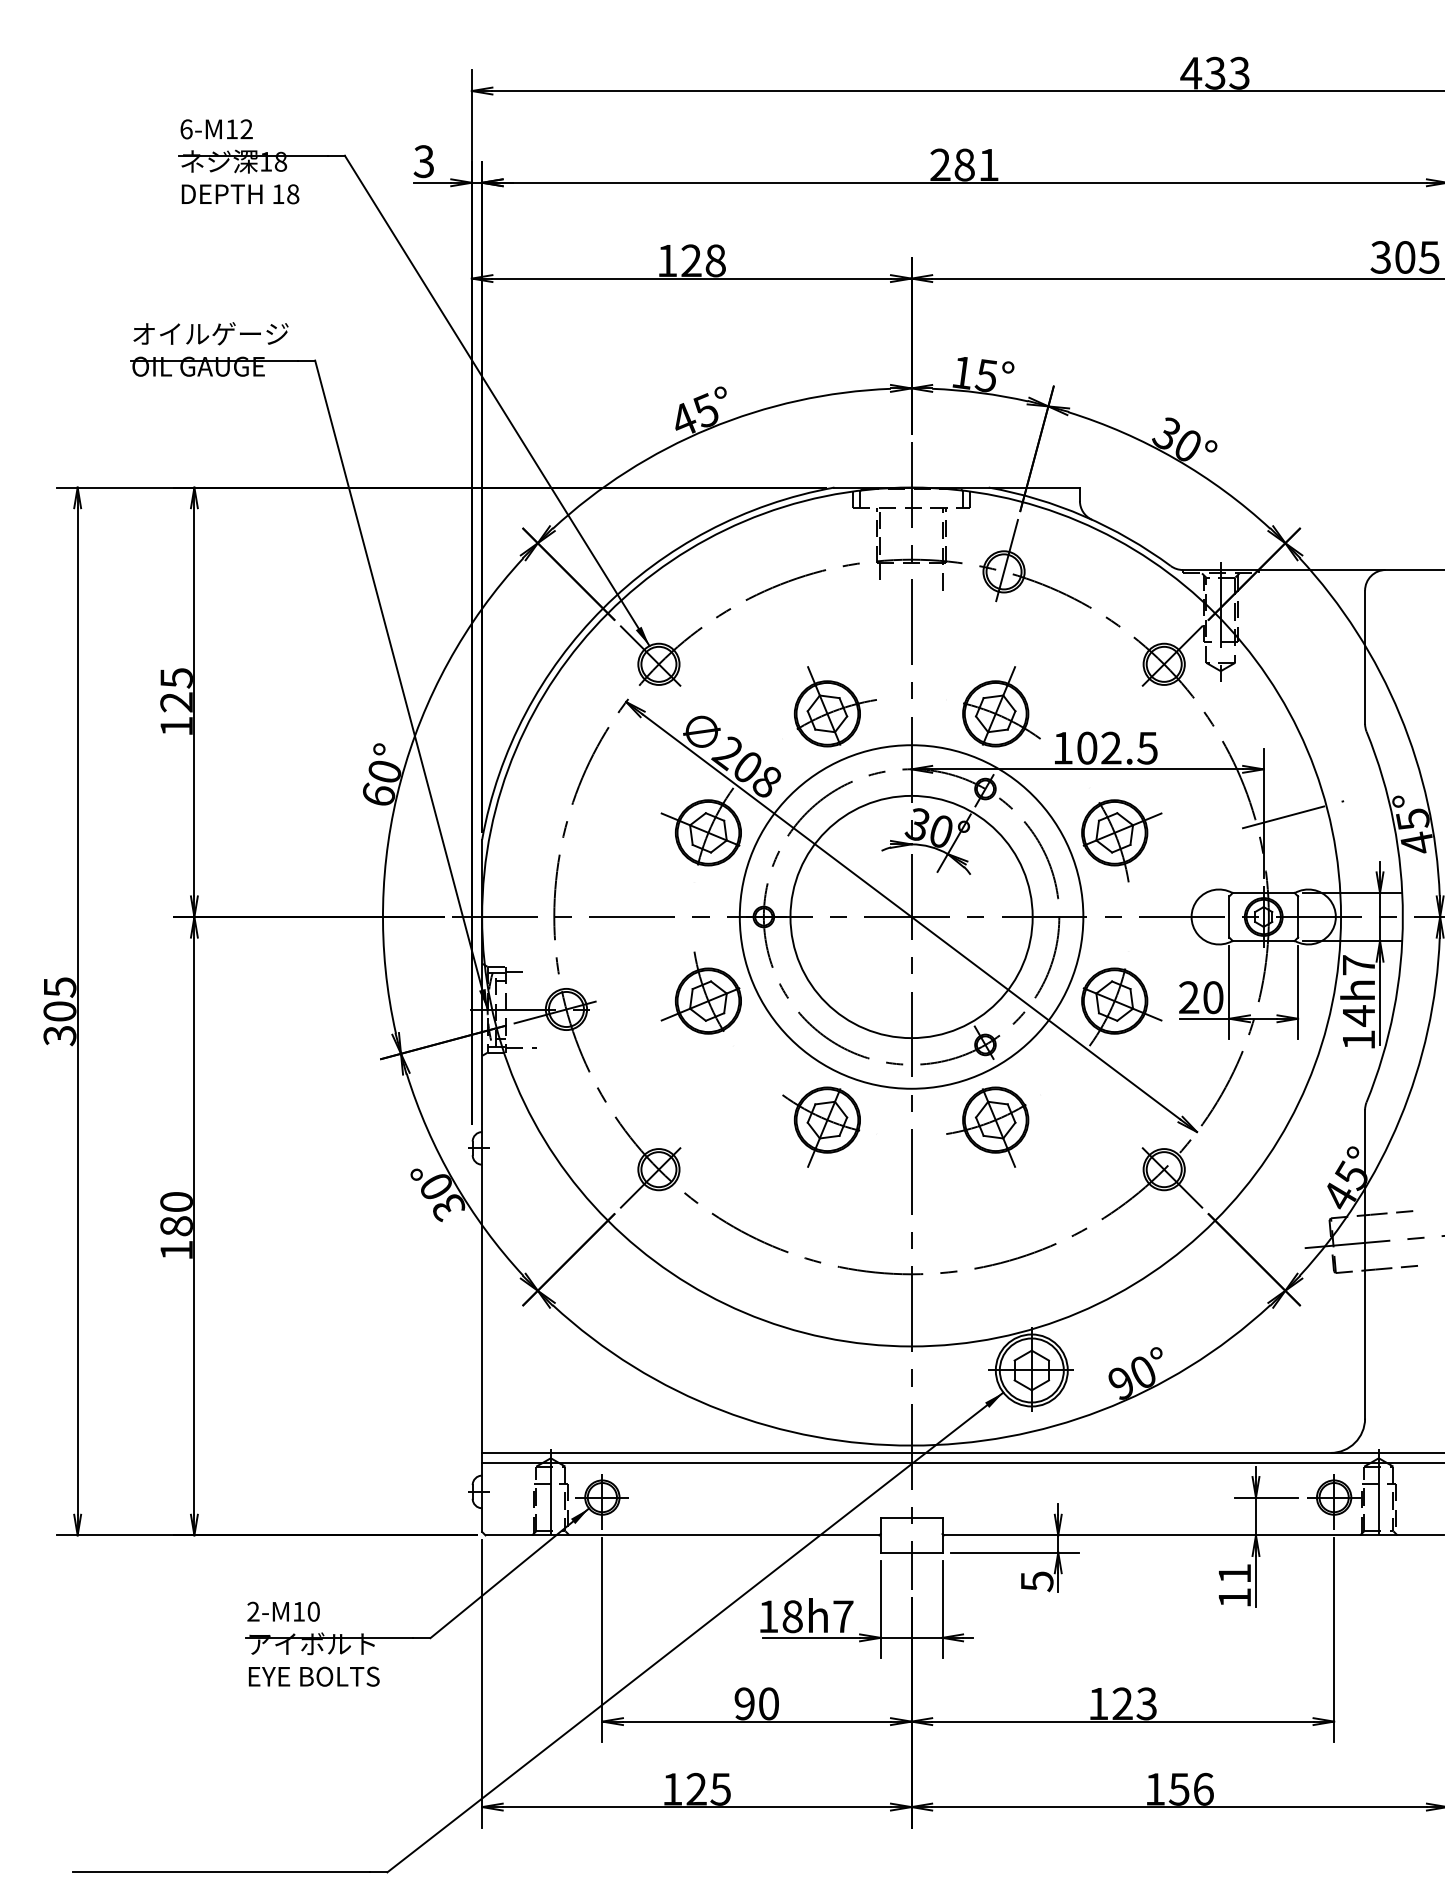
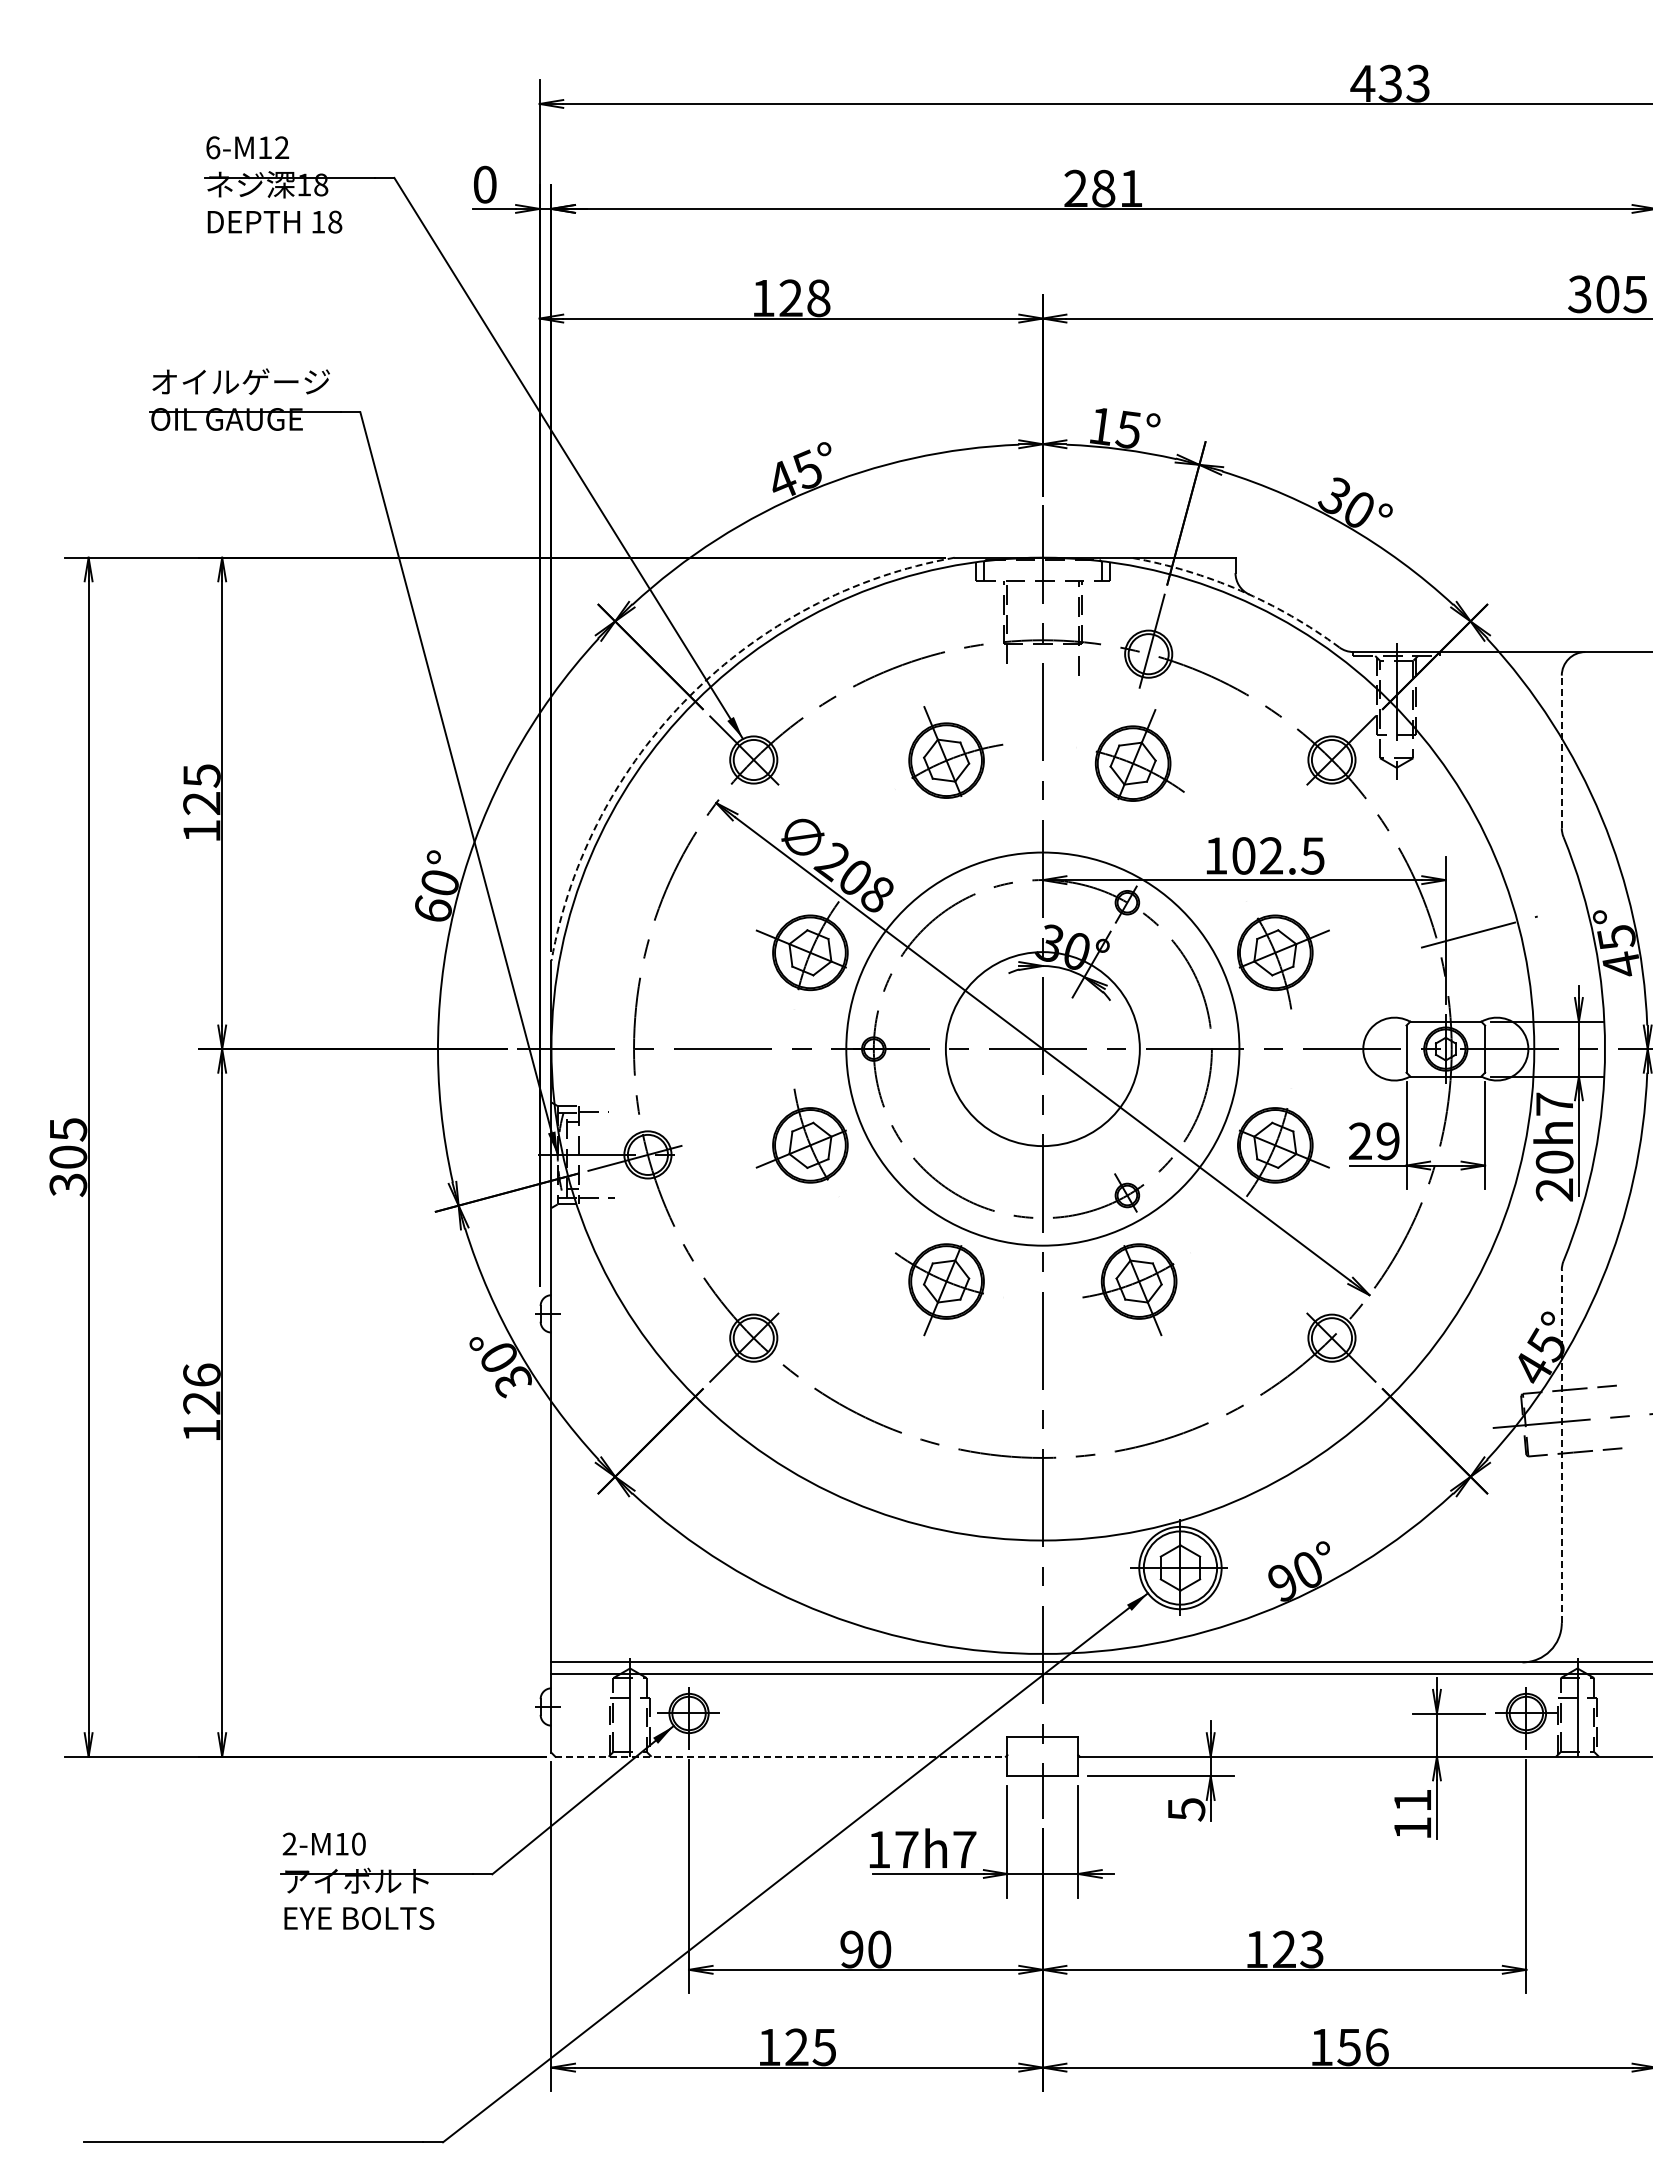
text: (423, 161) -> (484, 184), 3 -> 0
arc: (1084, 516) -> (1240, 590), solid -> dashed
arc: (602, 608) -> (689, 696), solid -> dashed
line: (1364, 656) -> (1561, 751), solid -> dashed
part: (835, 706) -> (955, 752), moved
part: (1001, 706) -> (1139, 755), moved
circle: (911, 916) -> (1042, 1048), size x0.7
text: (1212, 997) -> (1387, 1141), 20 -> 29
text: (1358, 1027) -> (1554, 1175), 14h7 -> 20h7
text: (176, 1213) -> (201, 1388), 180 -> 126
line: (1364, 1264) -> (1561, 1446), solid -> dashed
line: (683, 1535) -> (781, 1756), solid -> dashed
text: (792, 1616) -> (906, 1849), 18h7 -> 17h7

